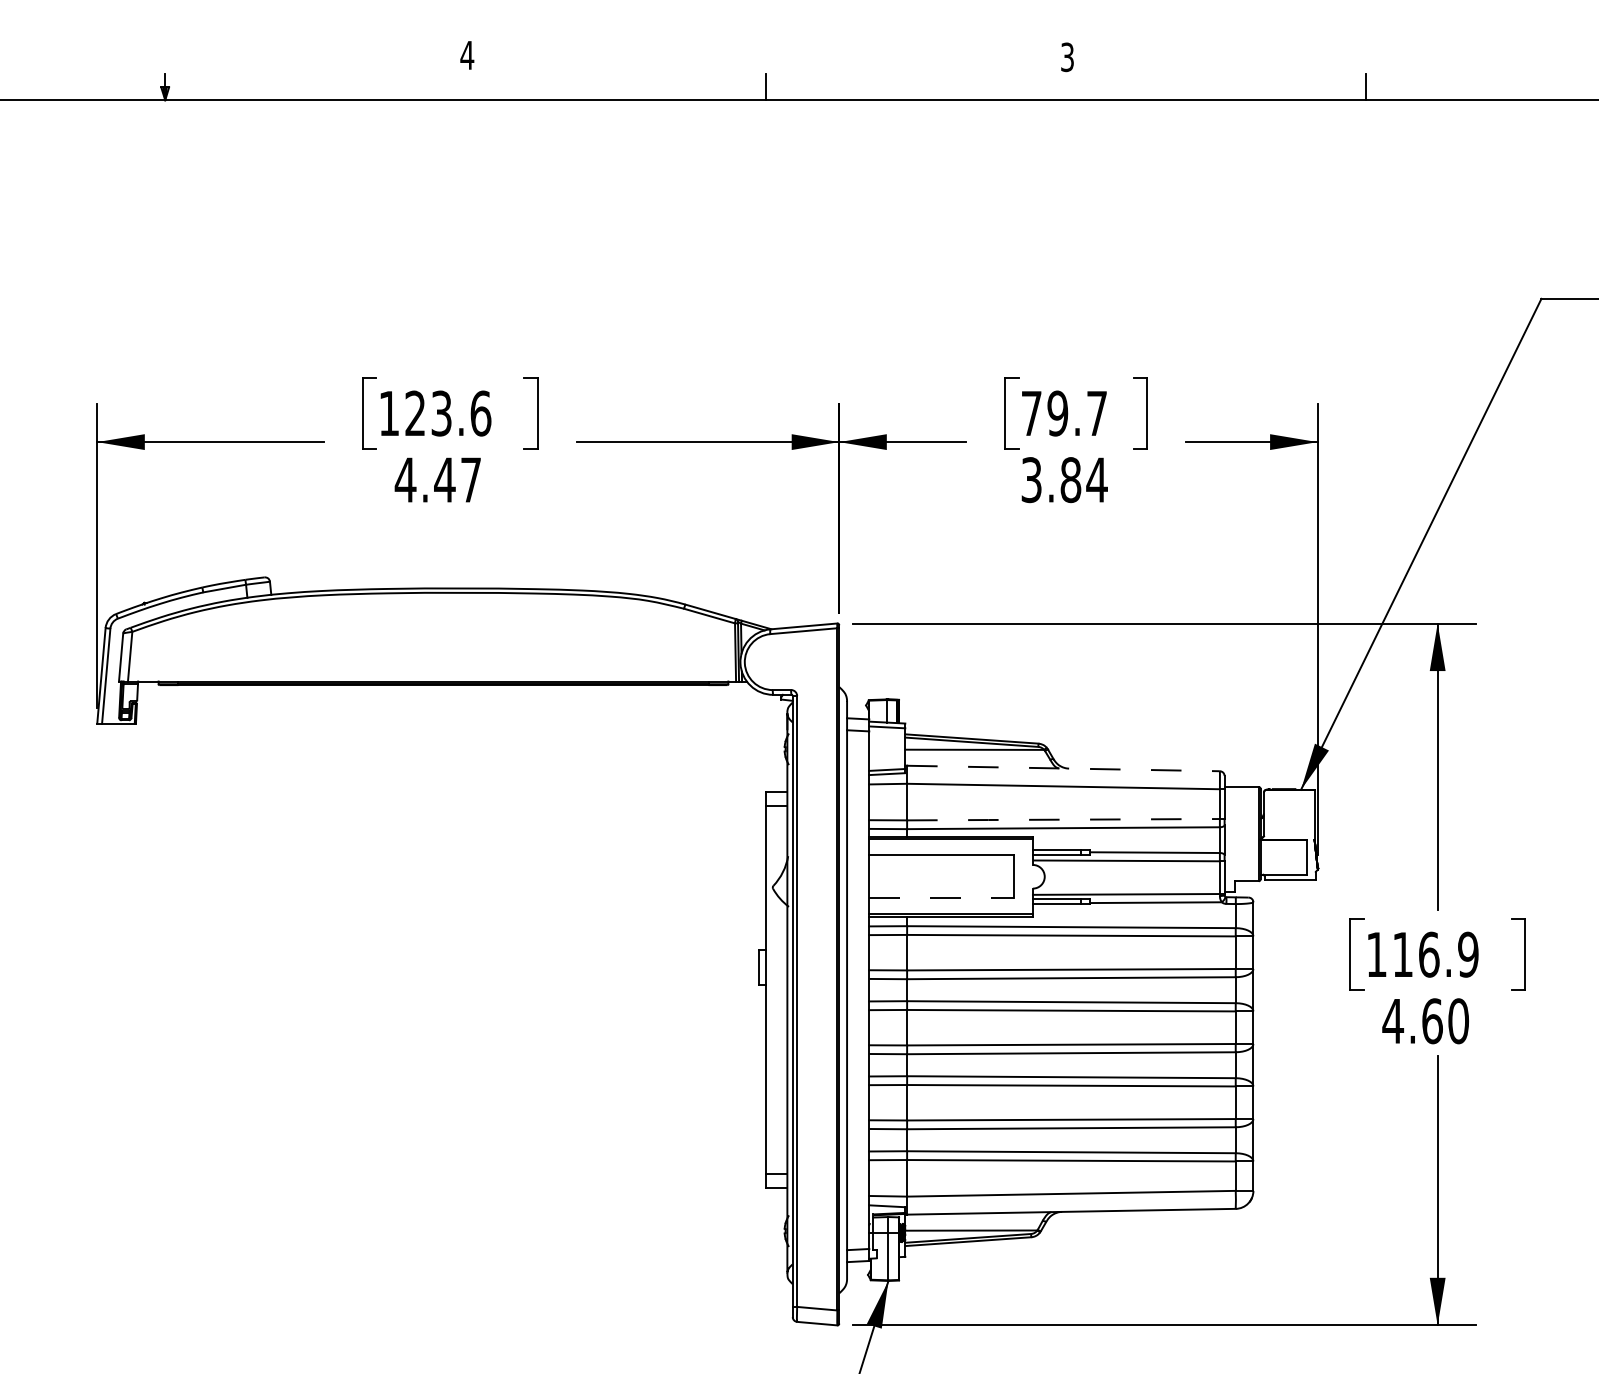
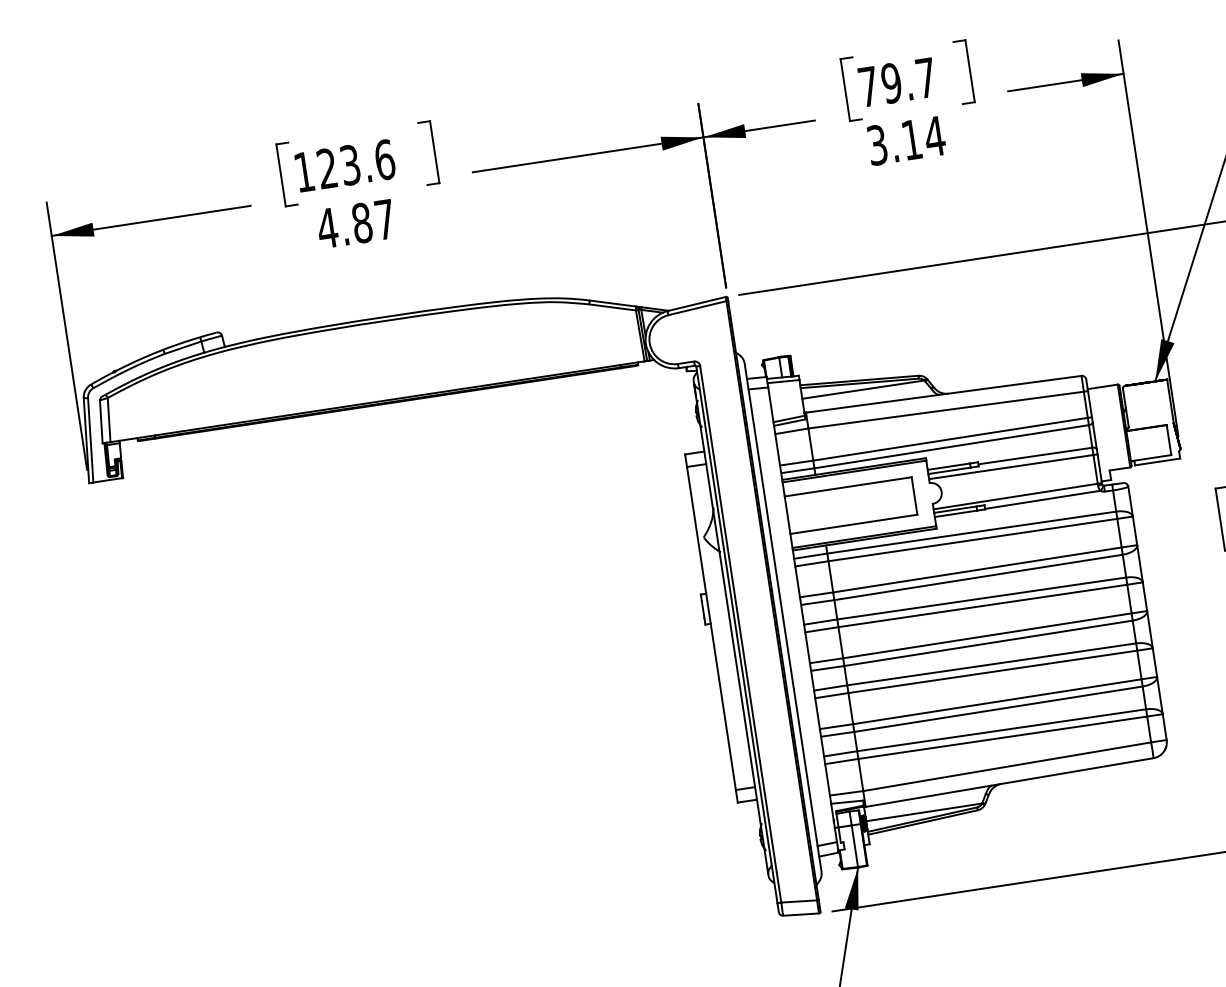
text: (444, 480) -> (361, 223), 4.47 -> 4.87
text: (1070, 480) -> (911, 140), 3.84 -> 3.14
line: (1064, 768) -> (944, 394), dashed -> solid
line: (1063, 819) -> (950, 439), dashed -> solid
line: (942, 898) -> (854, 524), dashed -> solid

